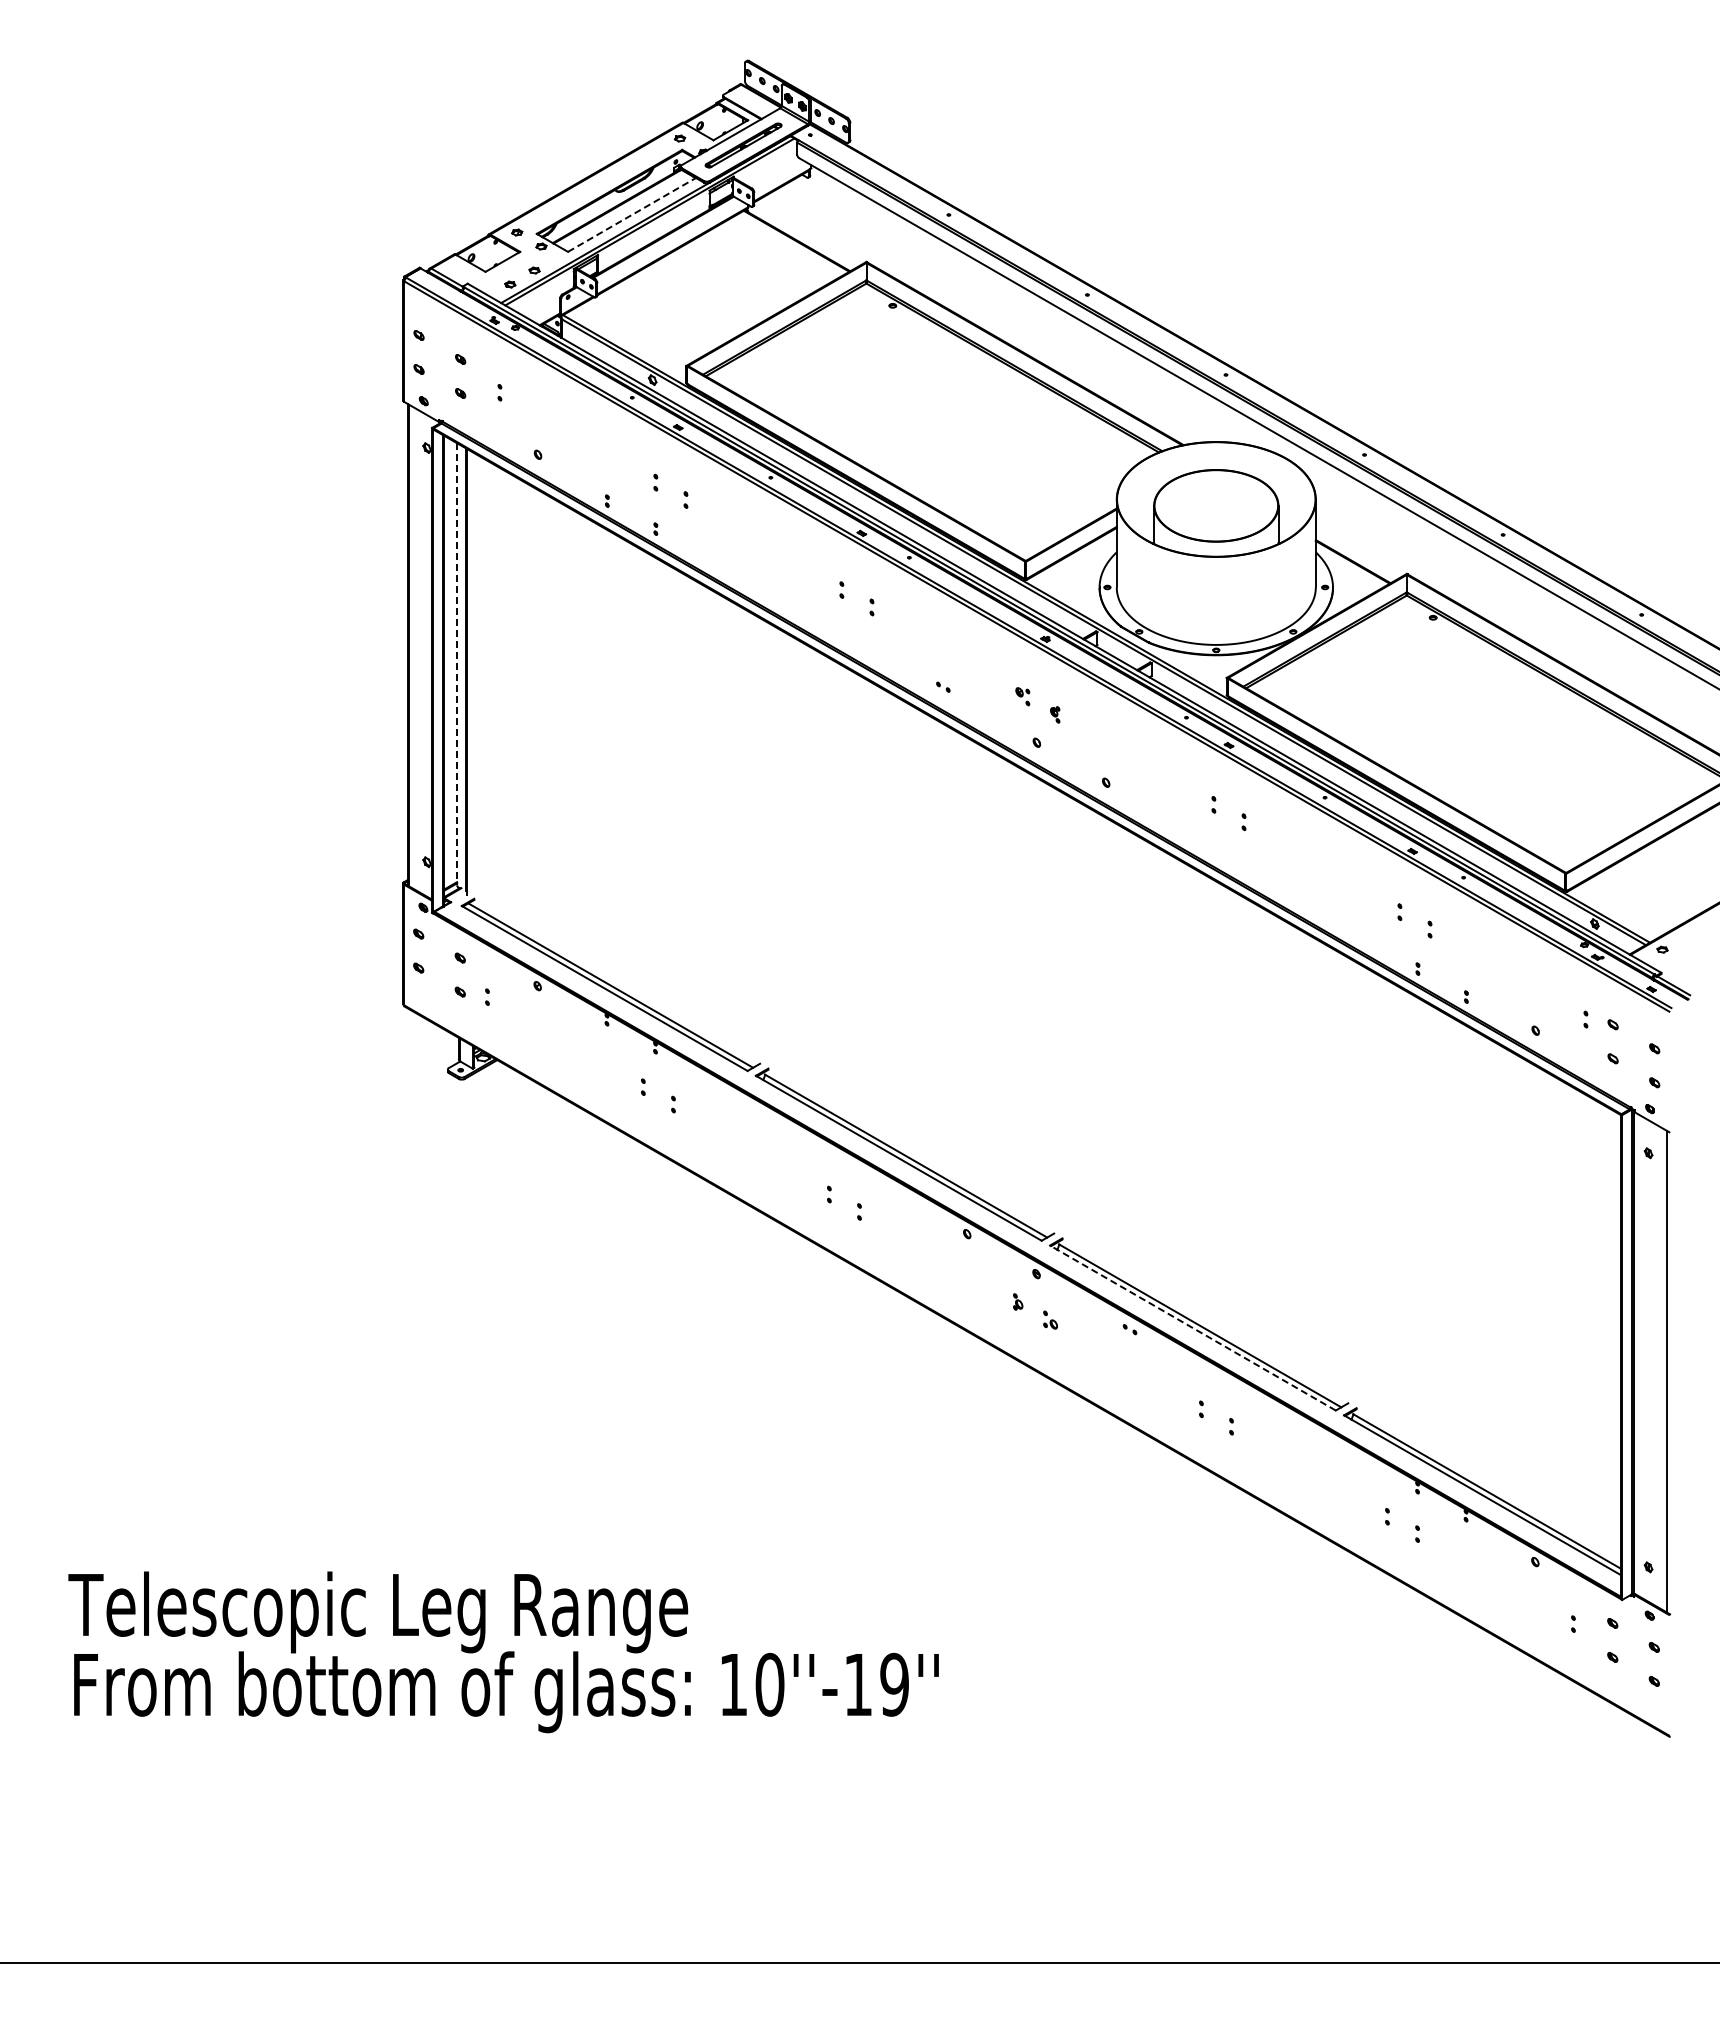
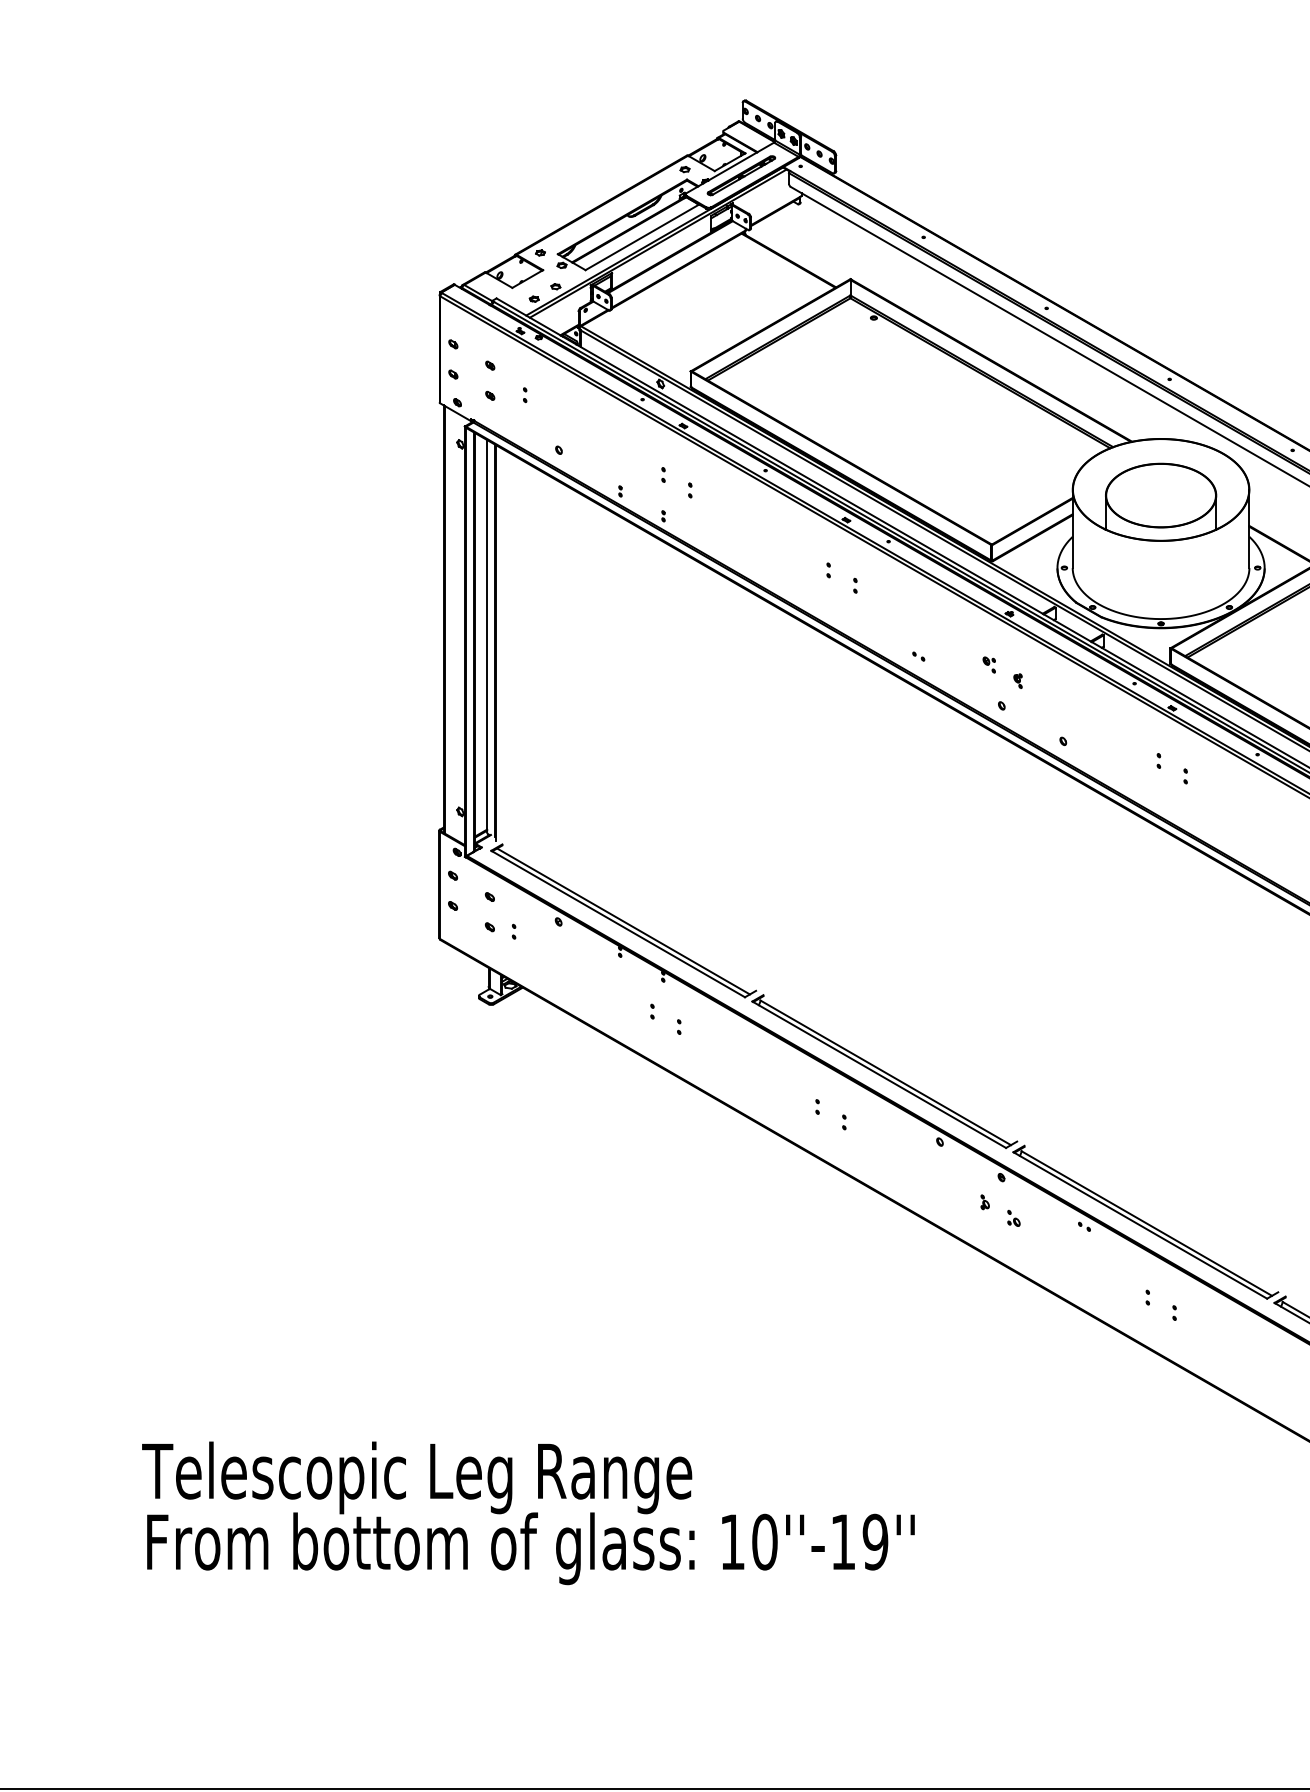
line: (632, 214) -> (642, 236), dashed -> solid
line: (457, 664) -> (487, 636), dashed -> solid
line: (1192, 1328) -> (1139, 1225), dashed -> solid

